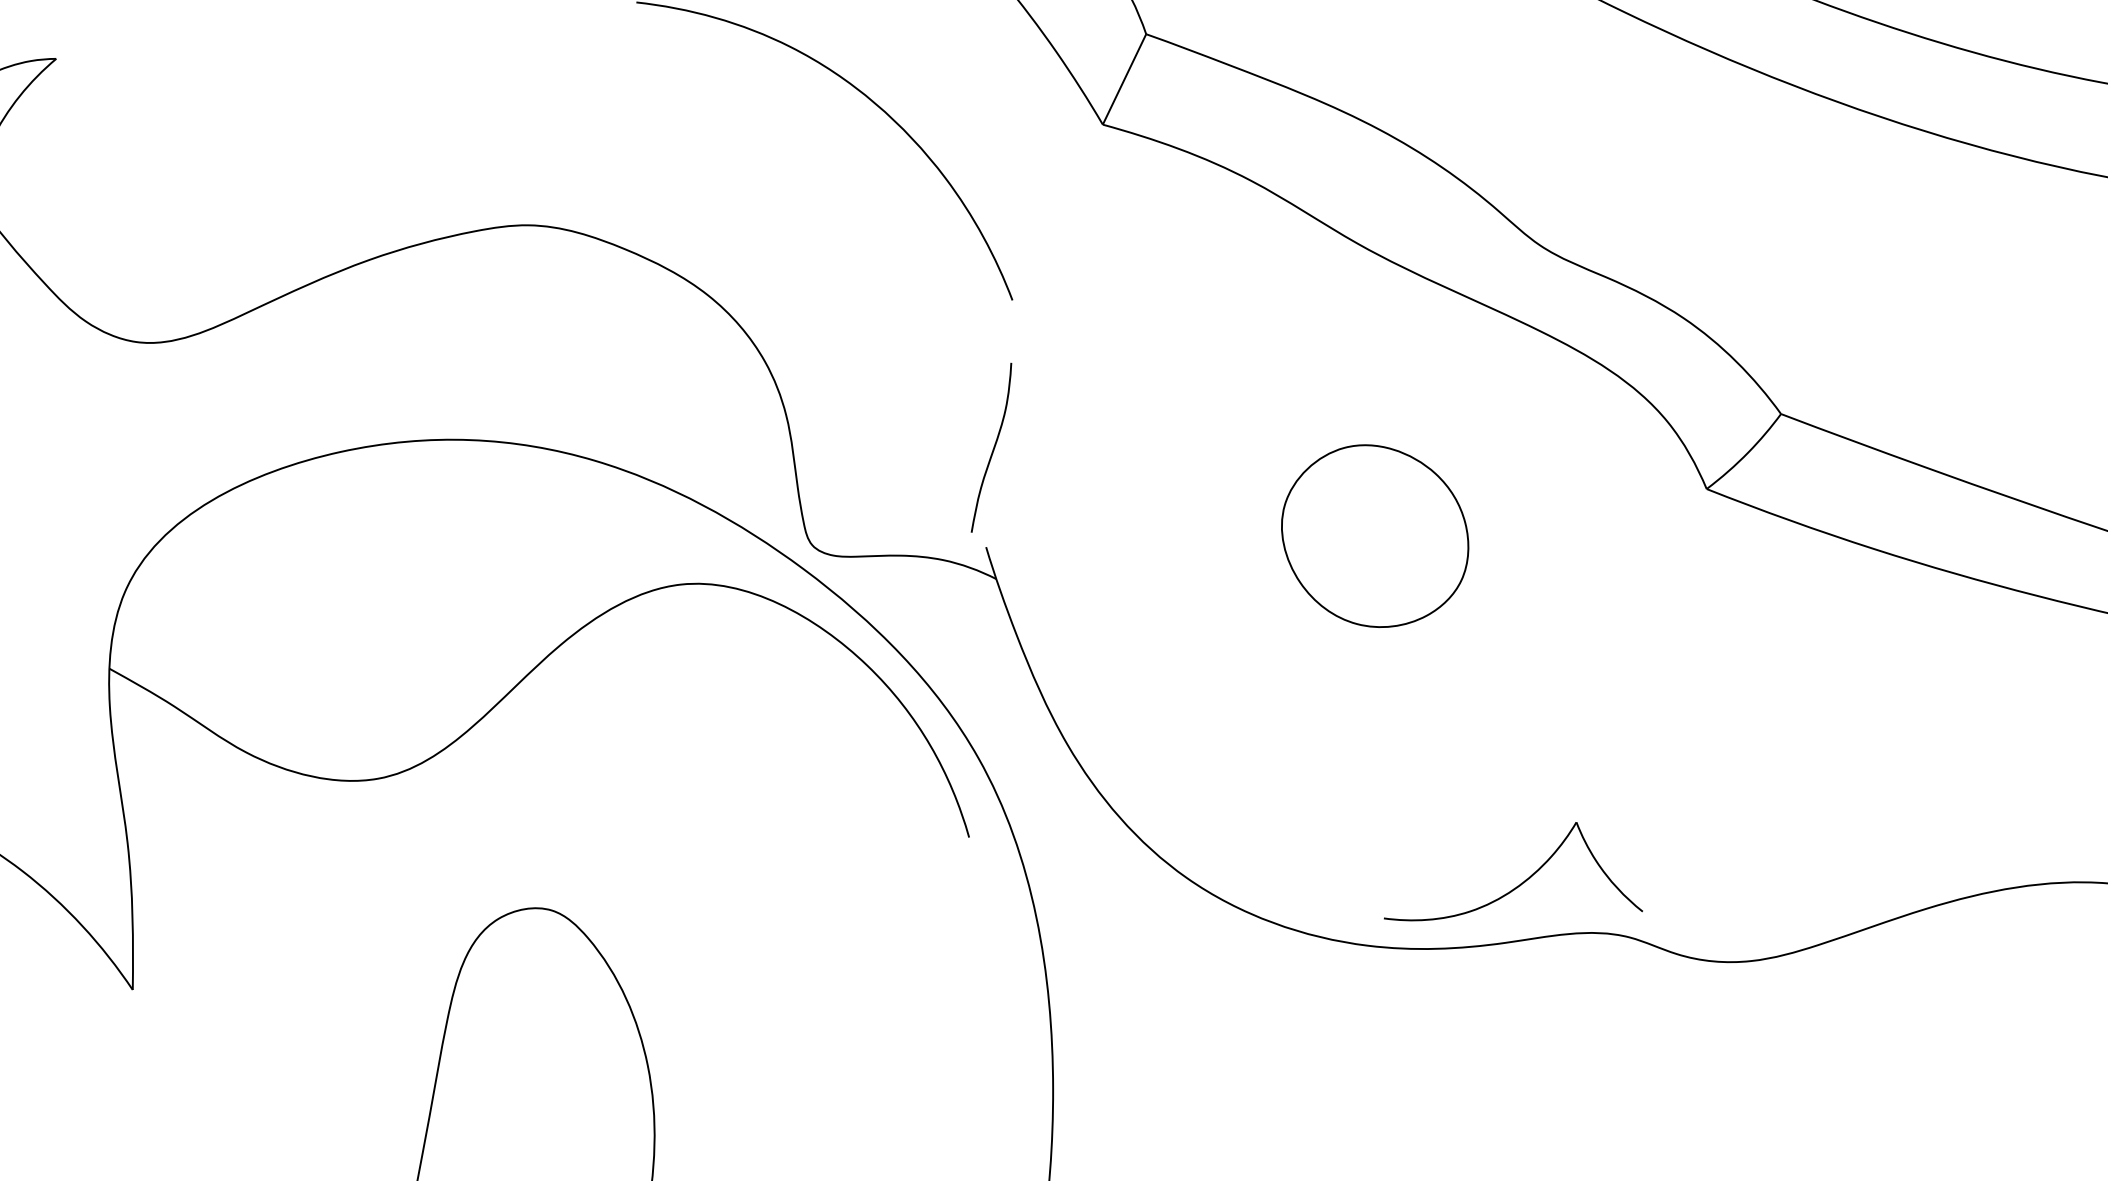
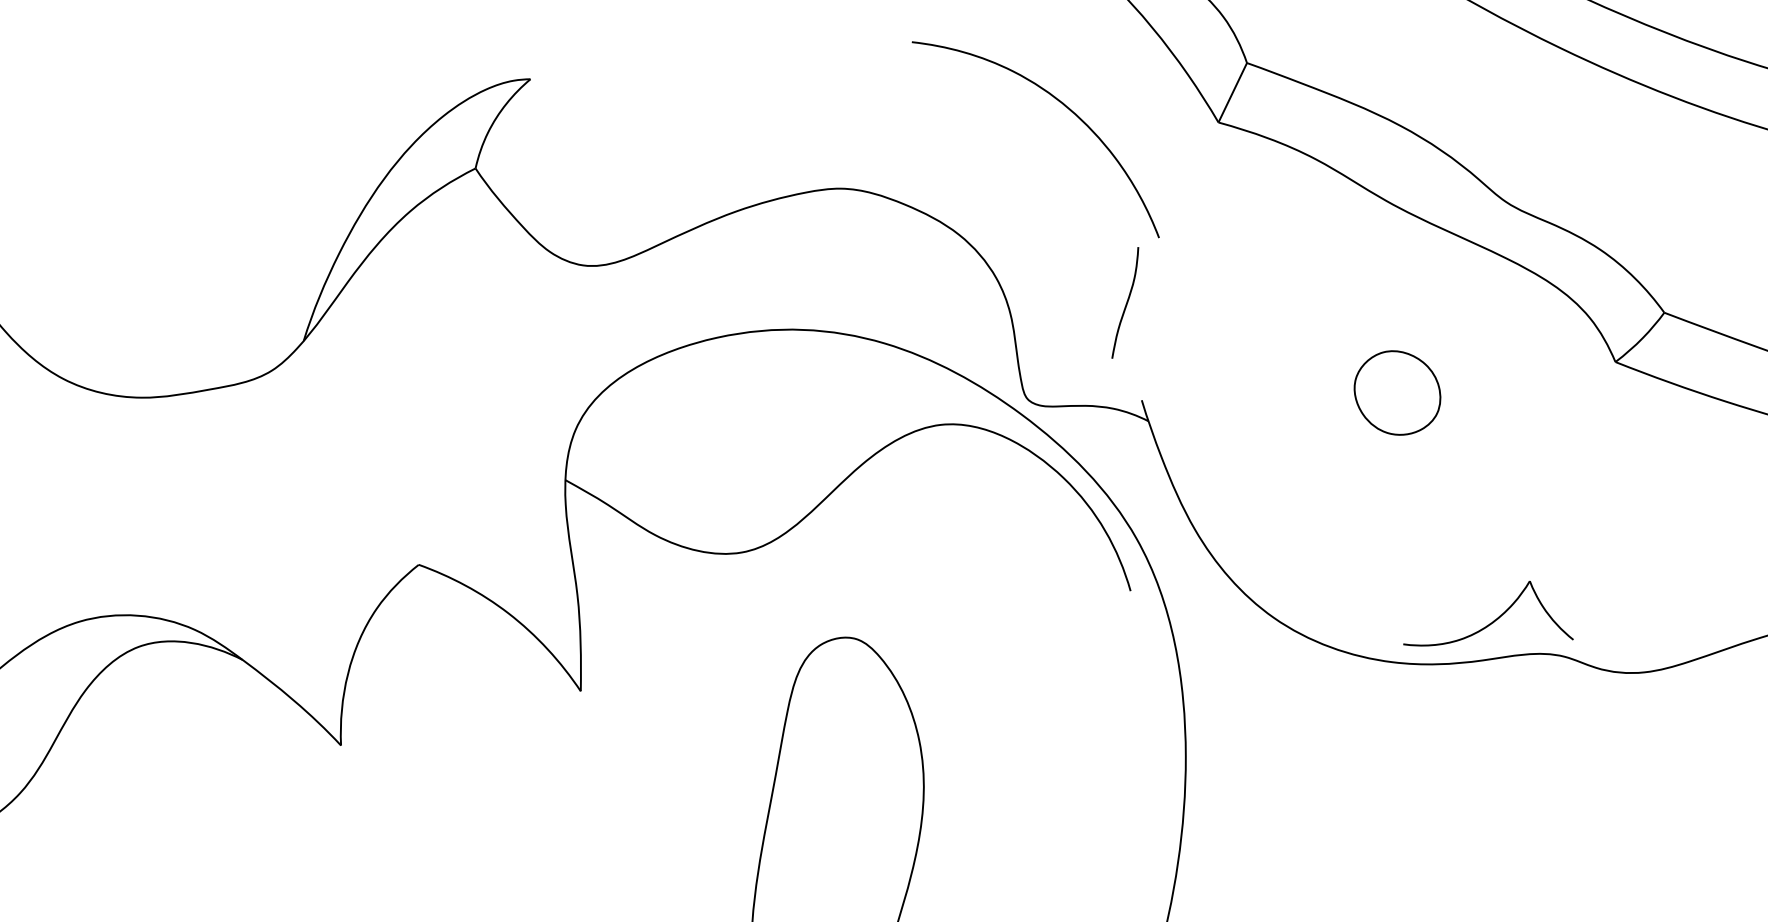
curve: (993, 447) -> (1126, 302), moved
part: (1375, 535) -> (1397, 392), size x0.7

